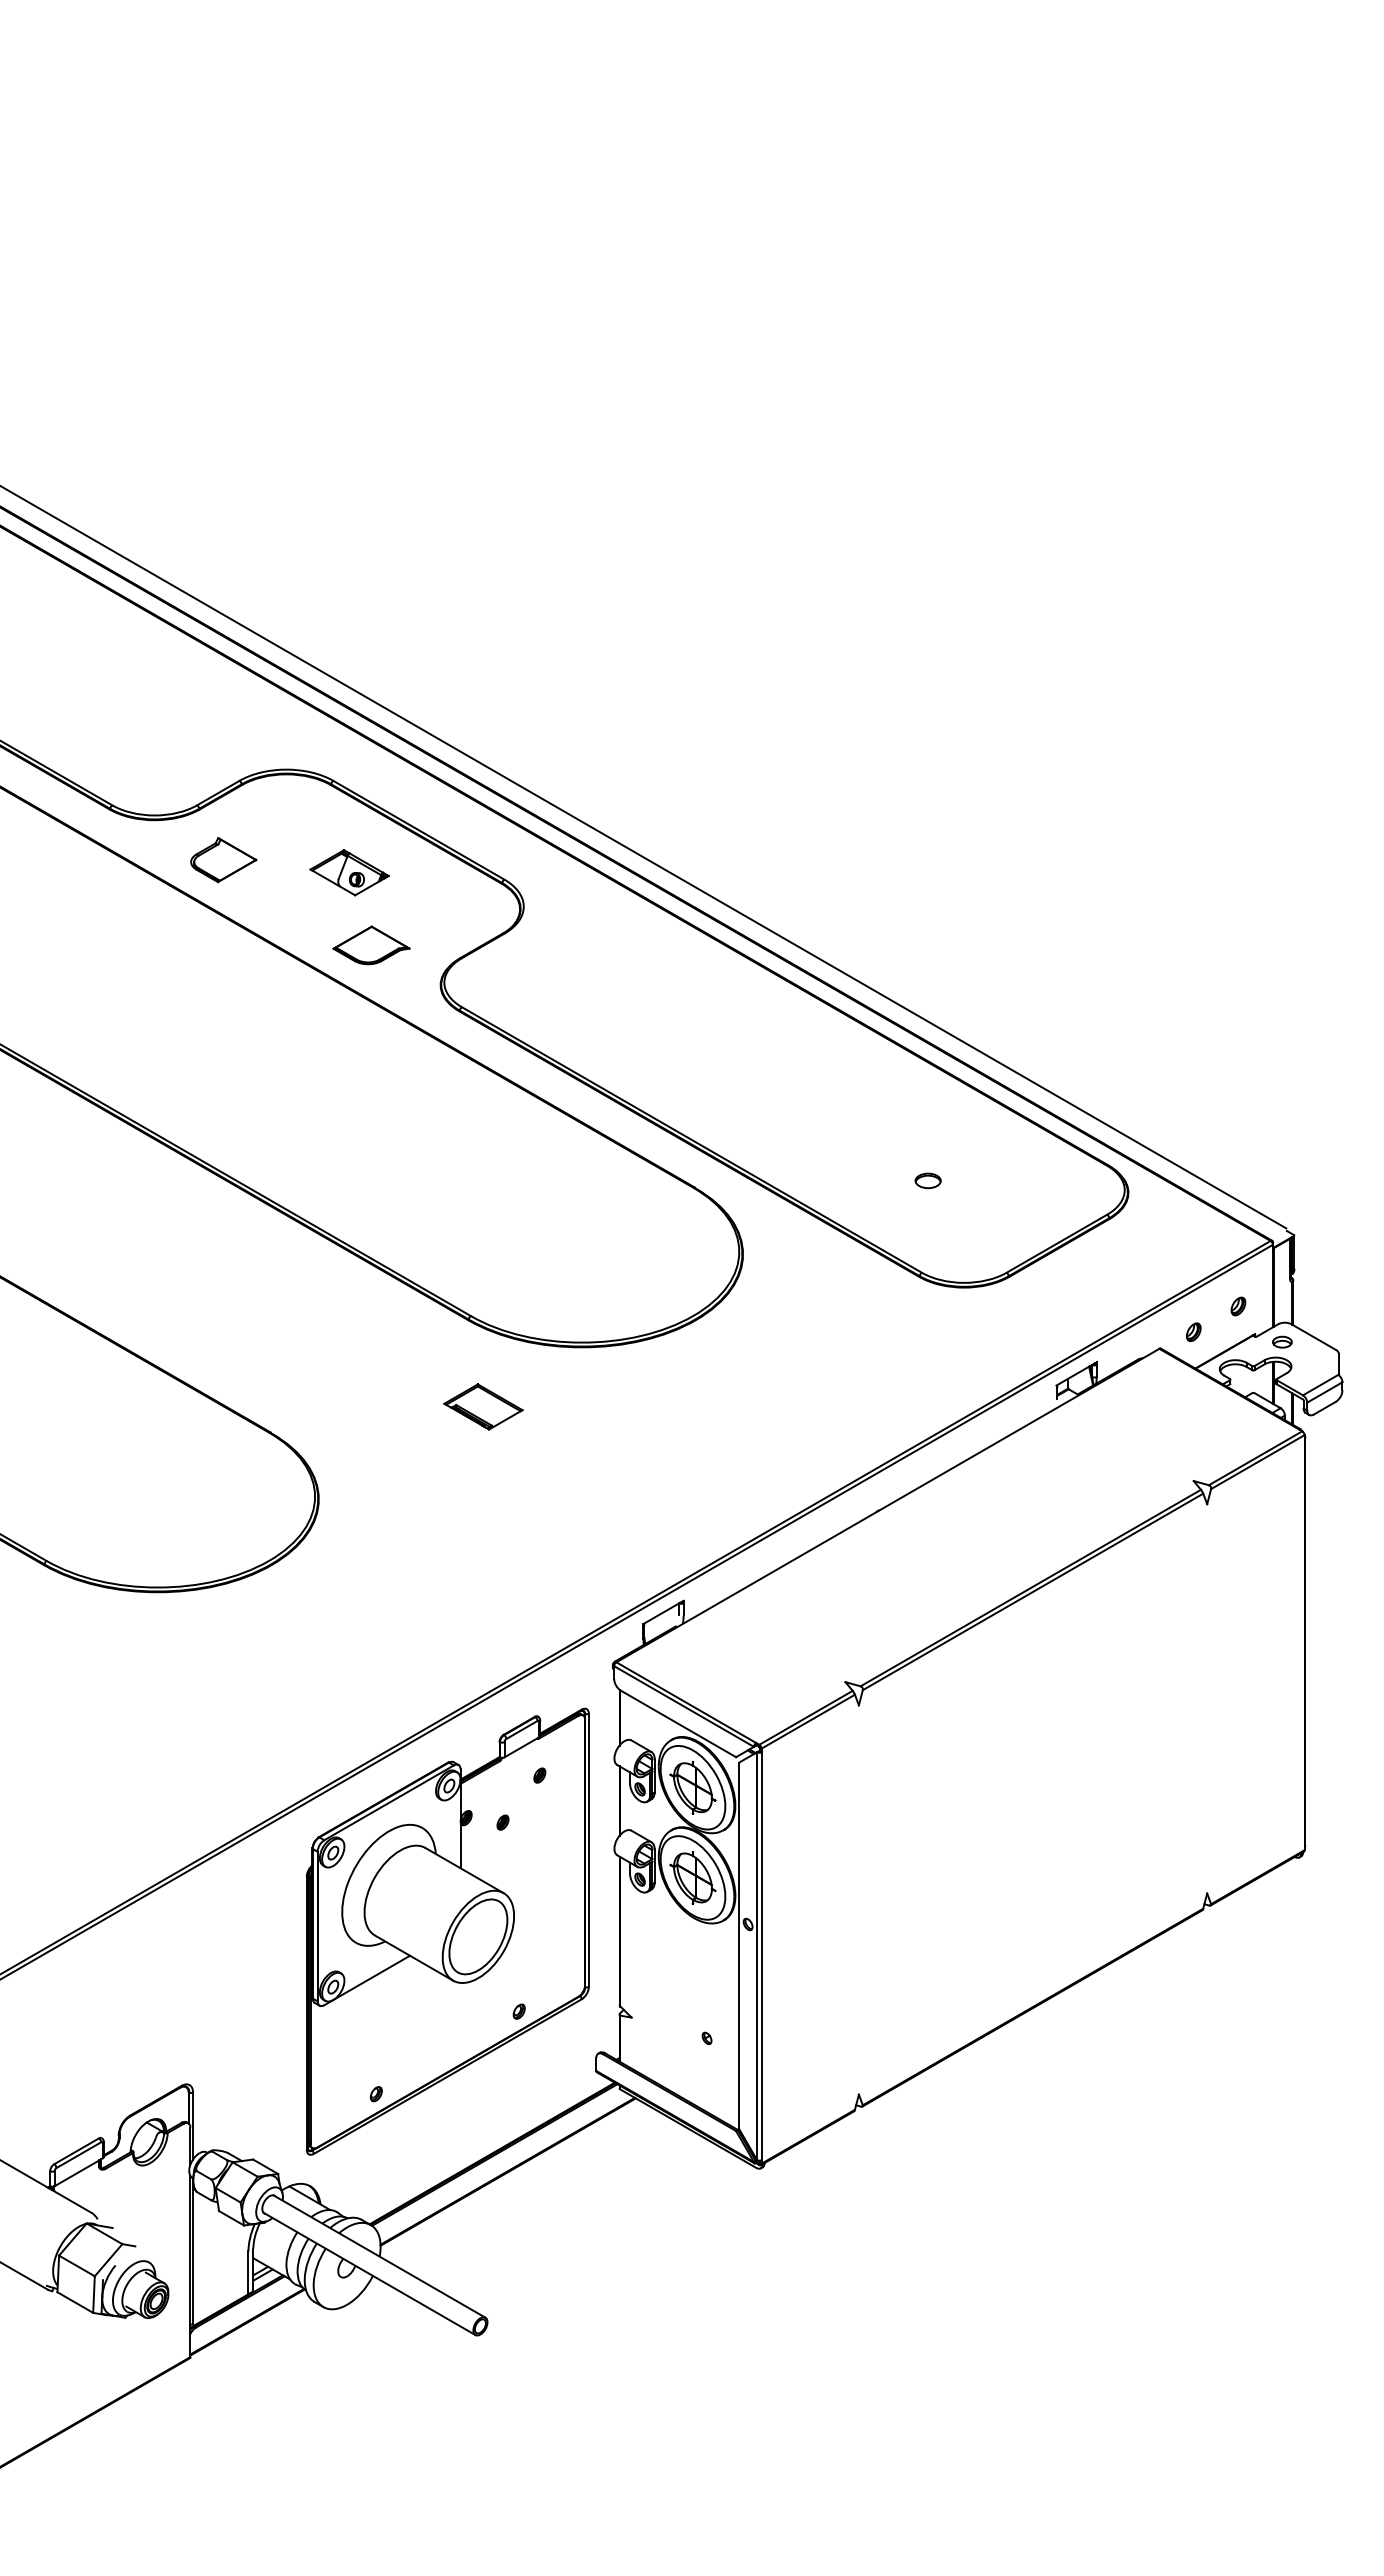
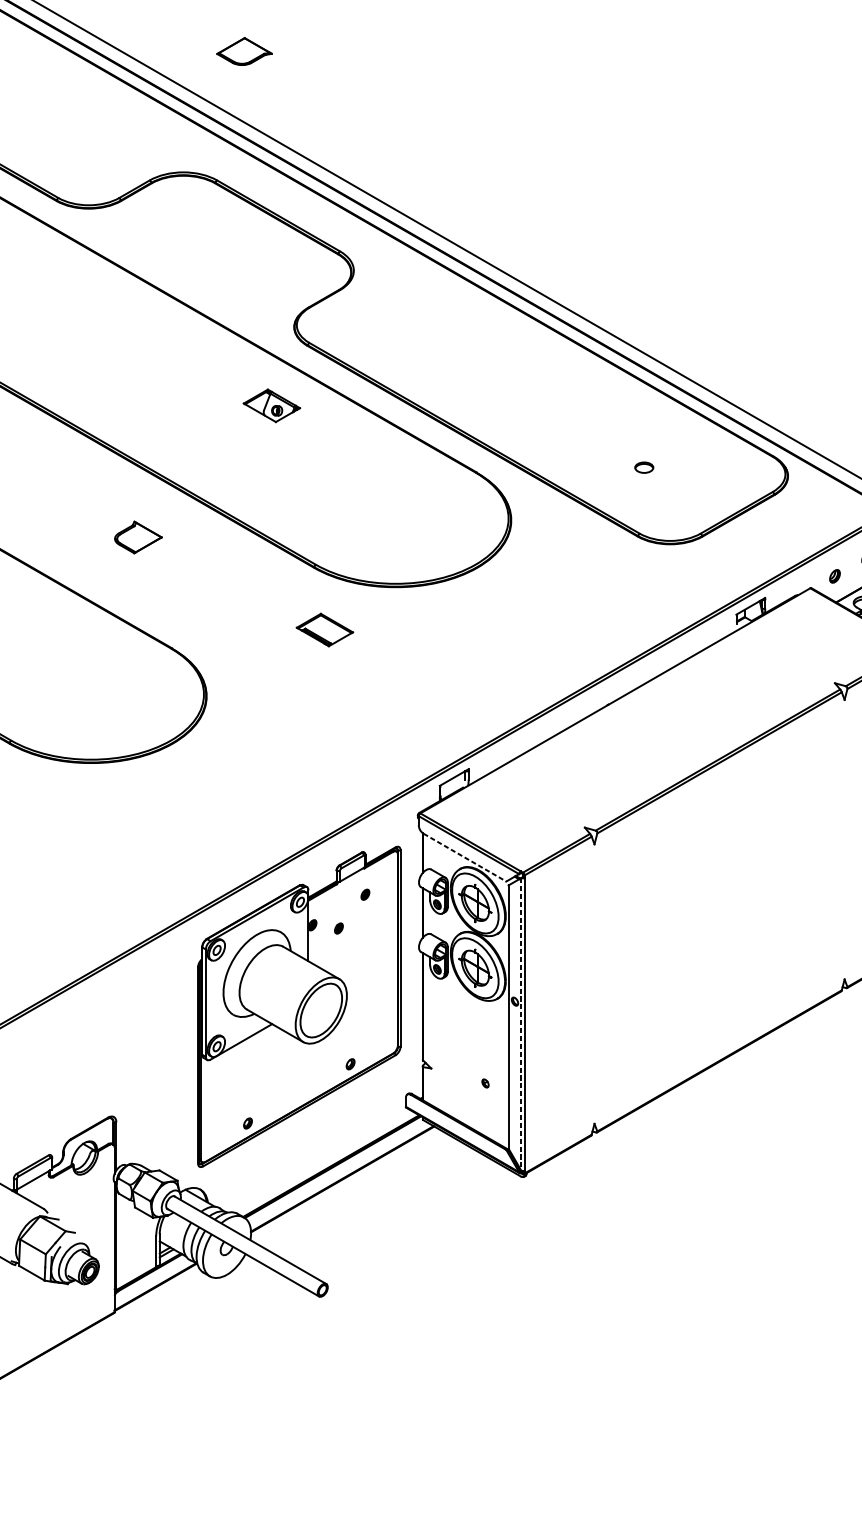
part: (223, 860) -> (138, 537), moved
part: (349, 872) -> (271, 405), moved
part: (371, 945) -> (244, 51), moved
line: (678, 1723) -> (464, 857), solid -> dashed
line: (757, 1956) -> (521, 1024), solid -> dashed

